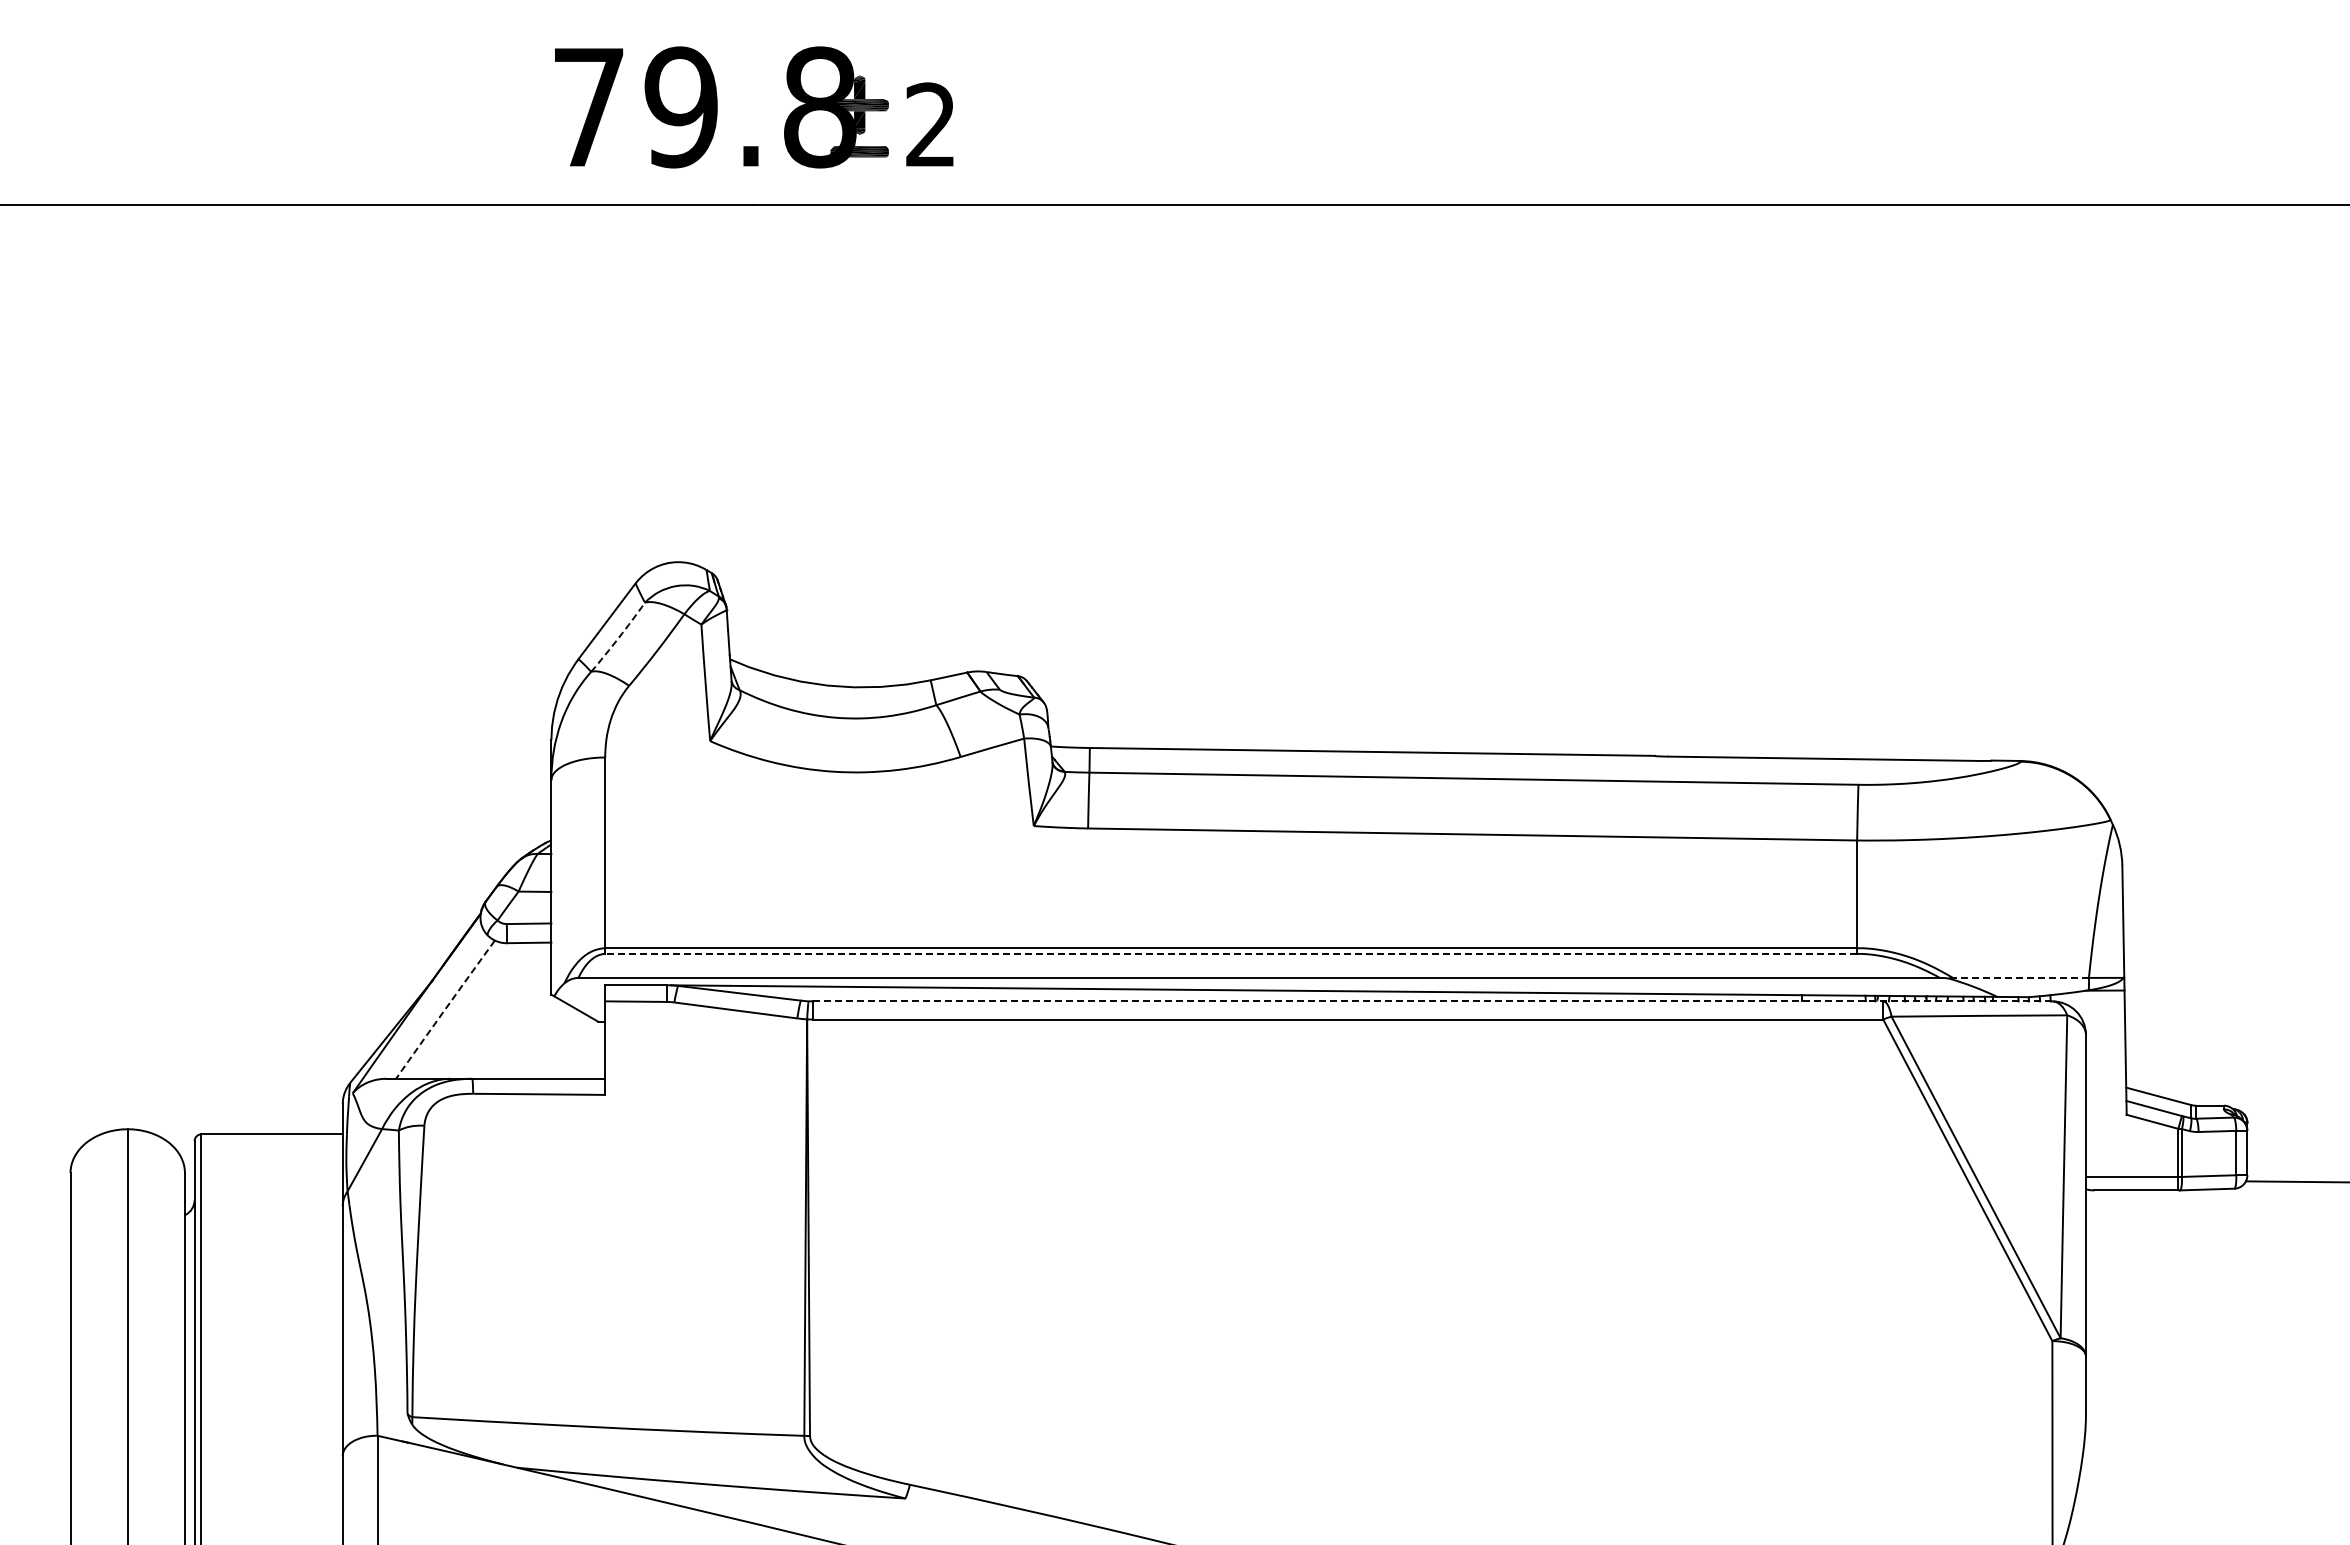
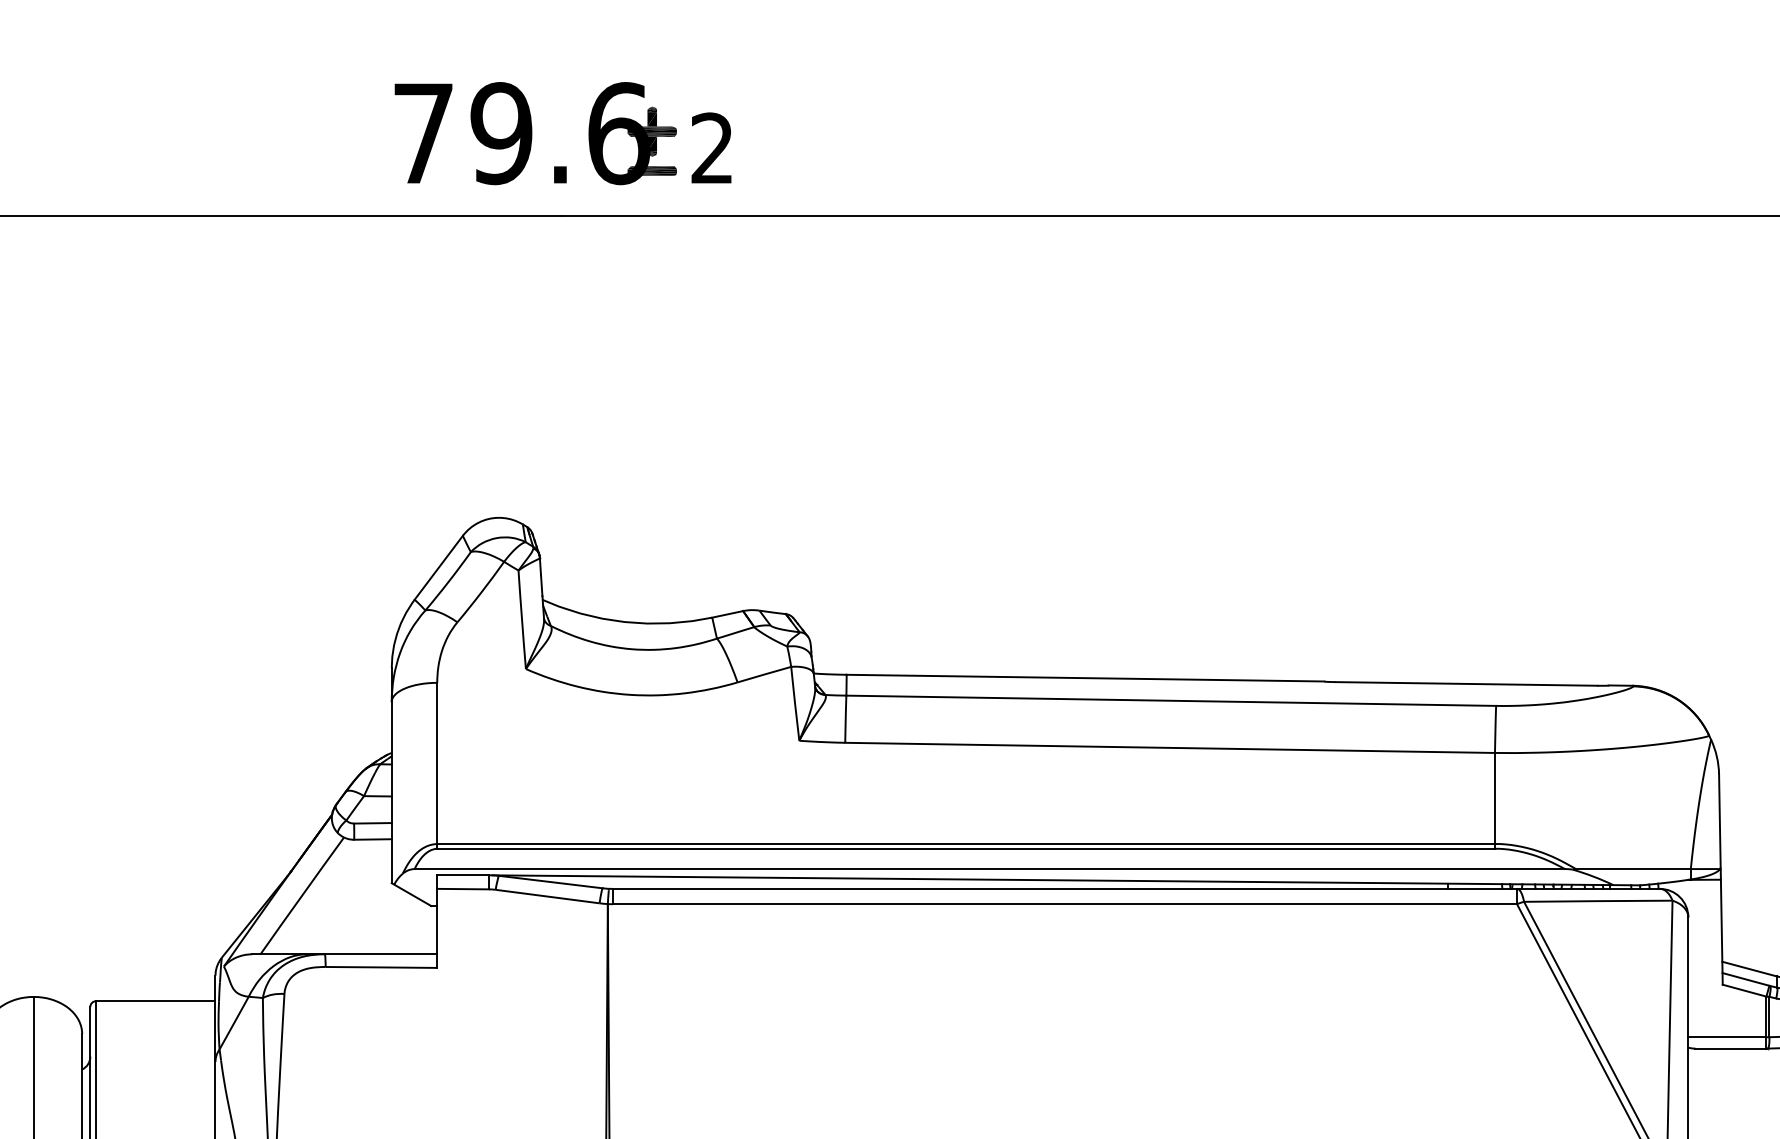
text: (820, 107) -> (619, 133), 79.8 -> 79.6
arc: (618, 637) -> (448, 581), dashed -> solid
line: (1231, 953) -> (966, 848), dashed -> solid
line: (2020, 977) -> (1633, 868), dashed -> solid
line: (1432, 1001) -> (1136, 888), dashed -> solid
arc: (445, 1009) -> (302, 895), dashed -> solid

